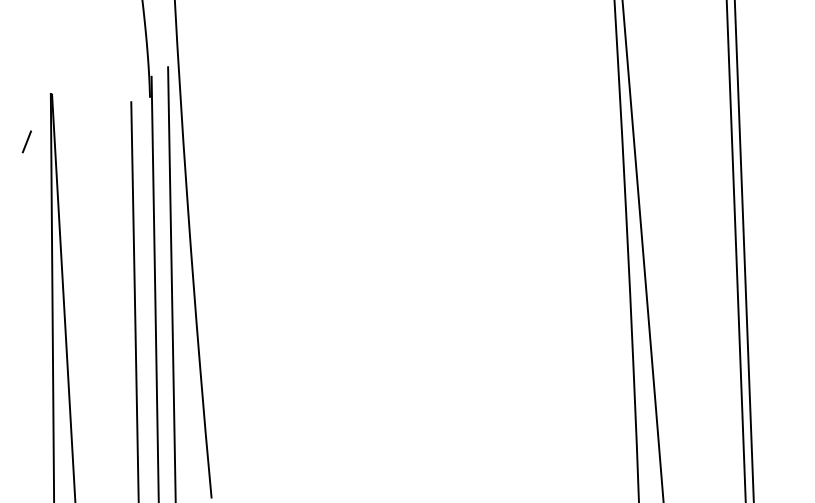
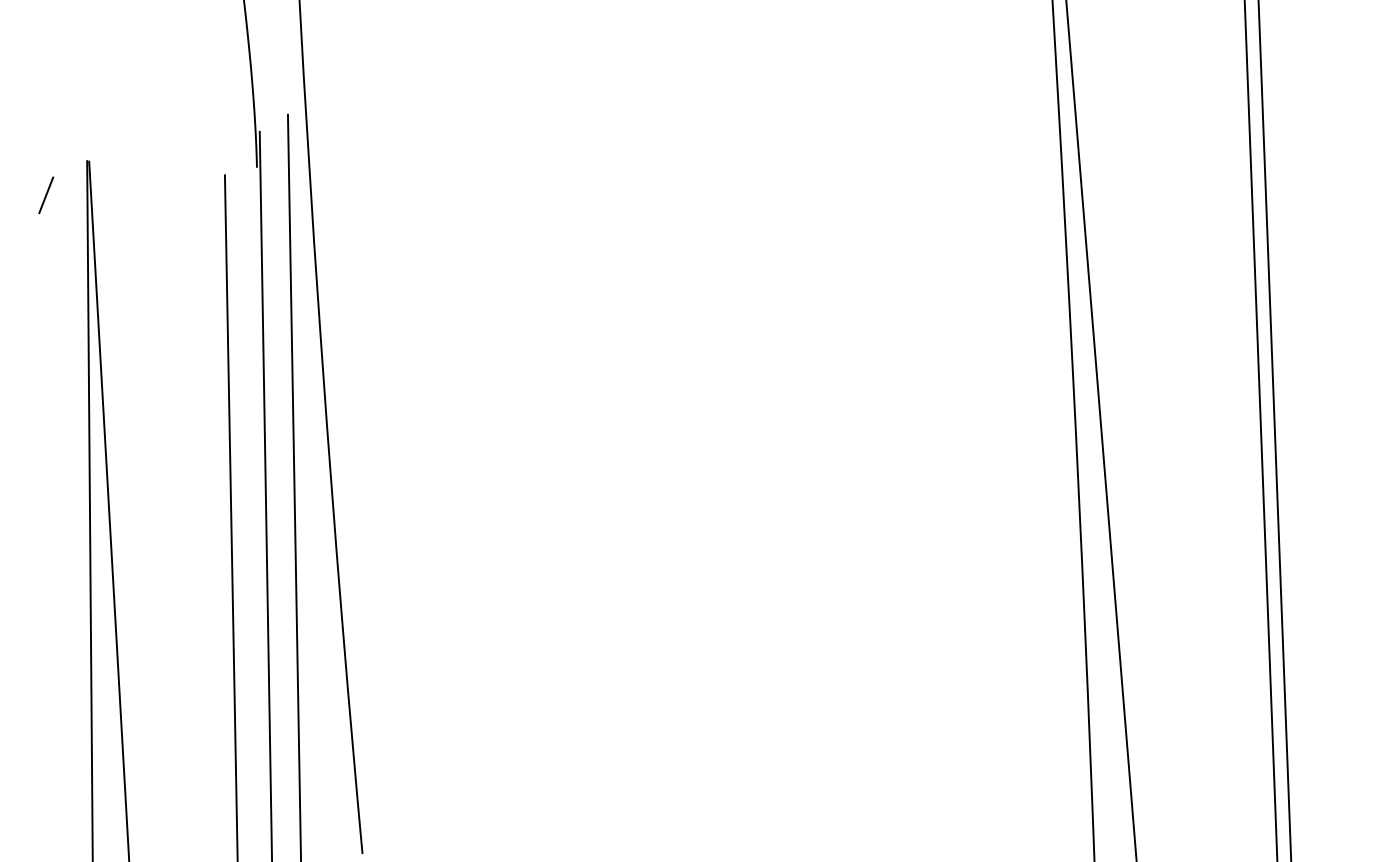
line: (26, 141) -> (45, 194), moved

